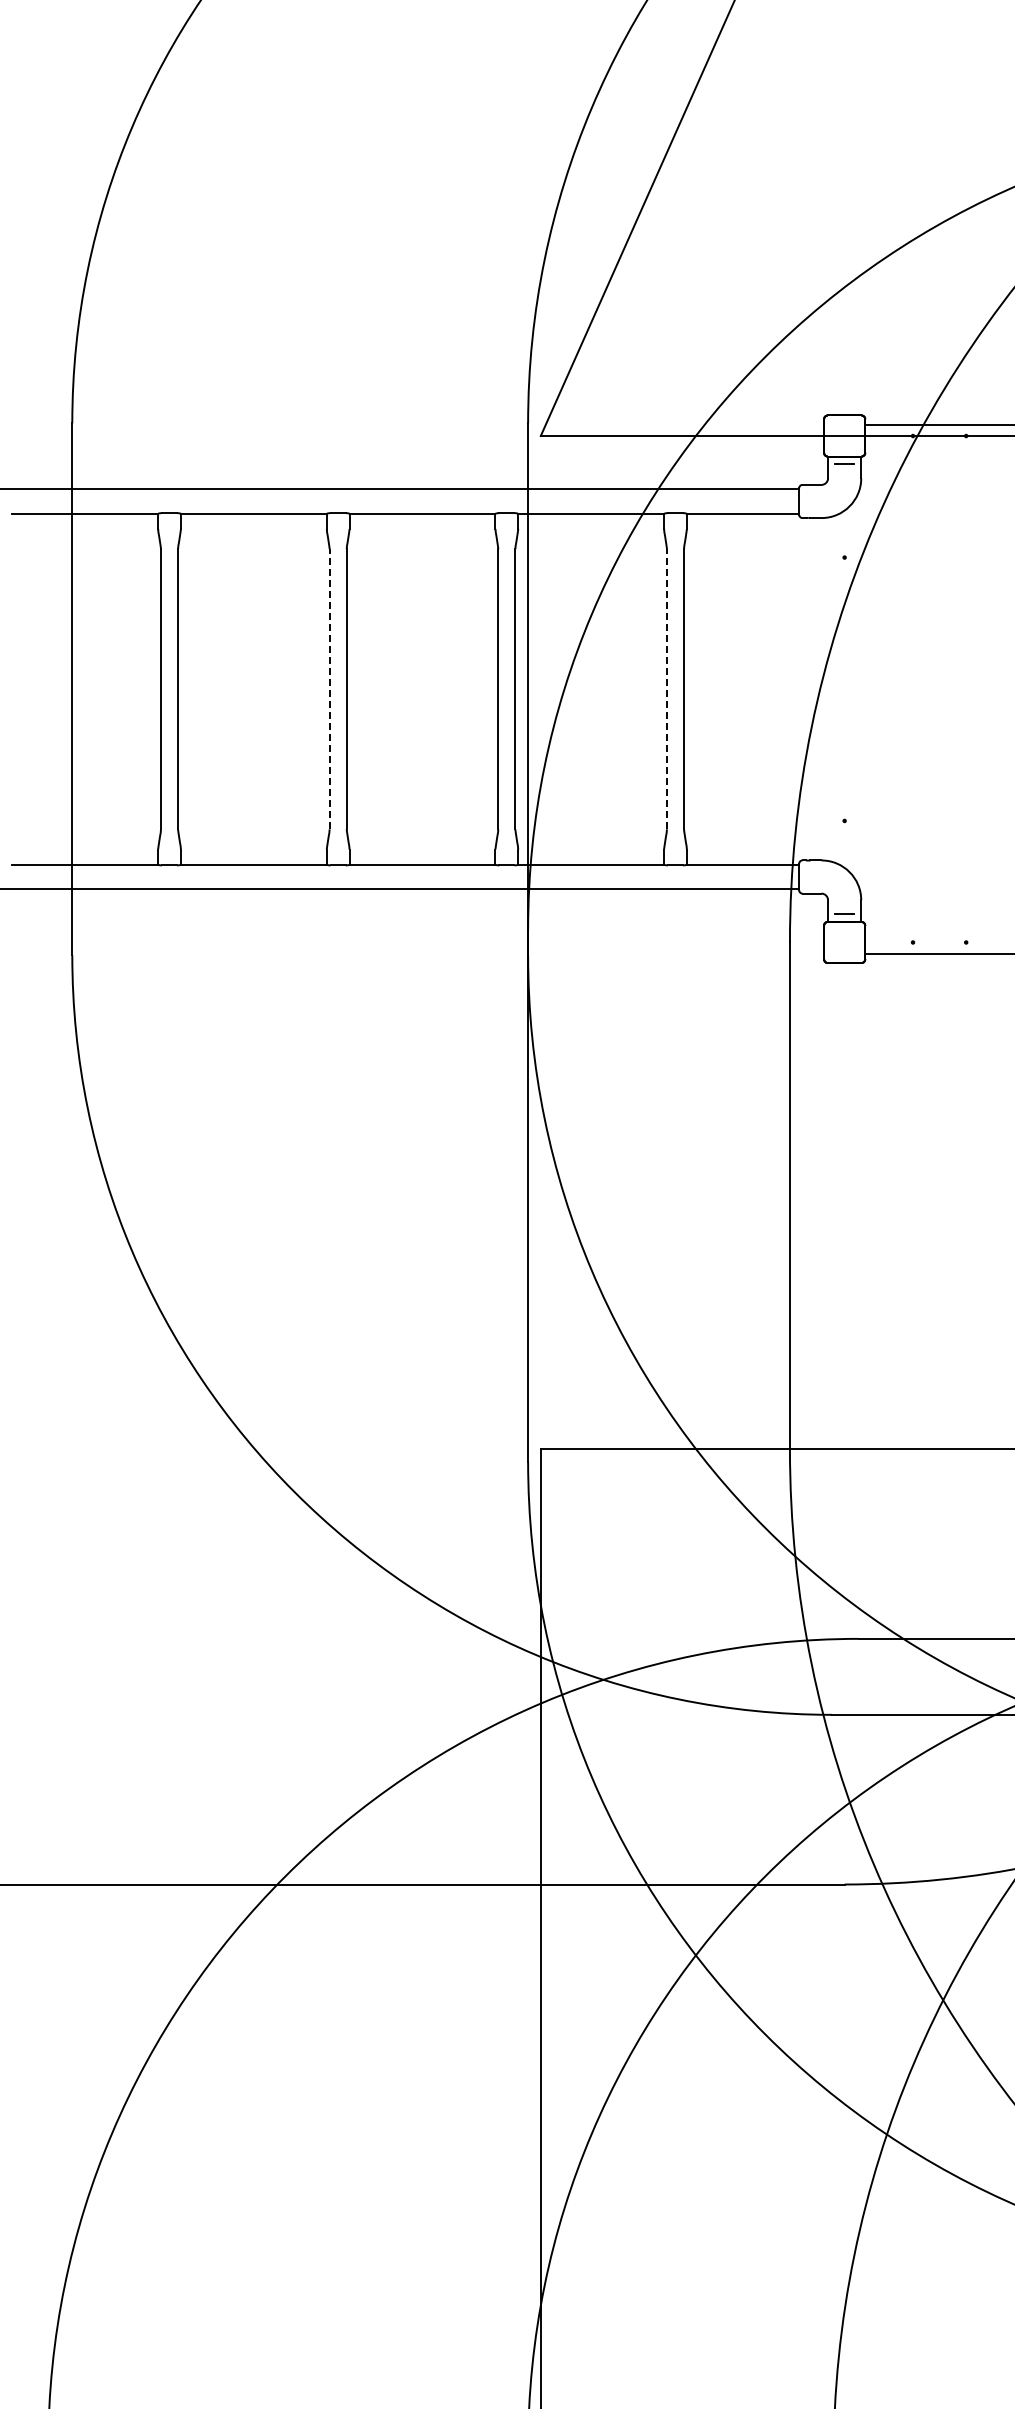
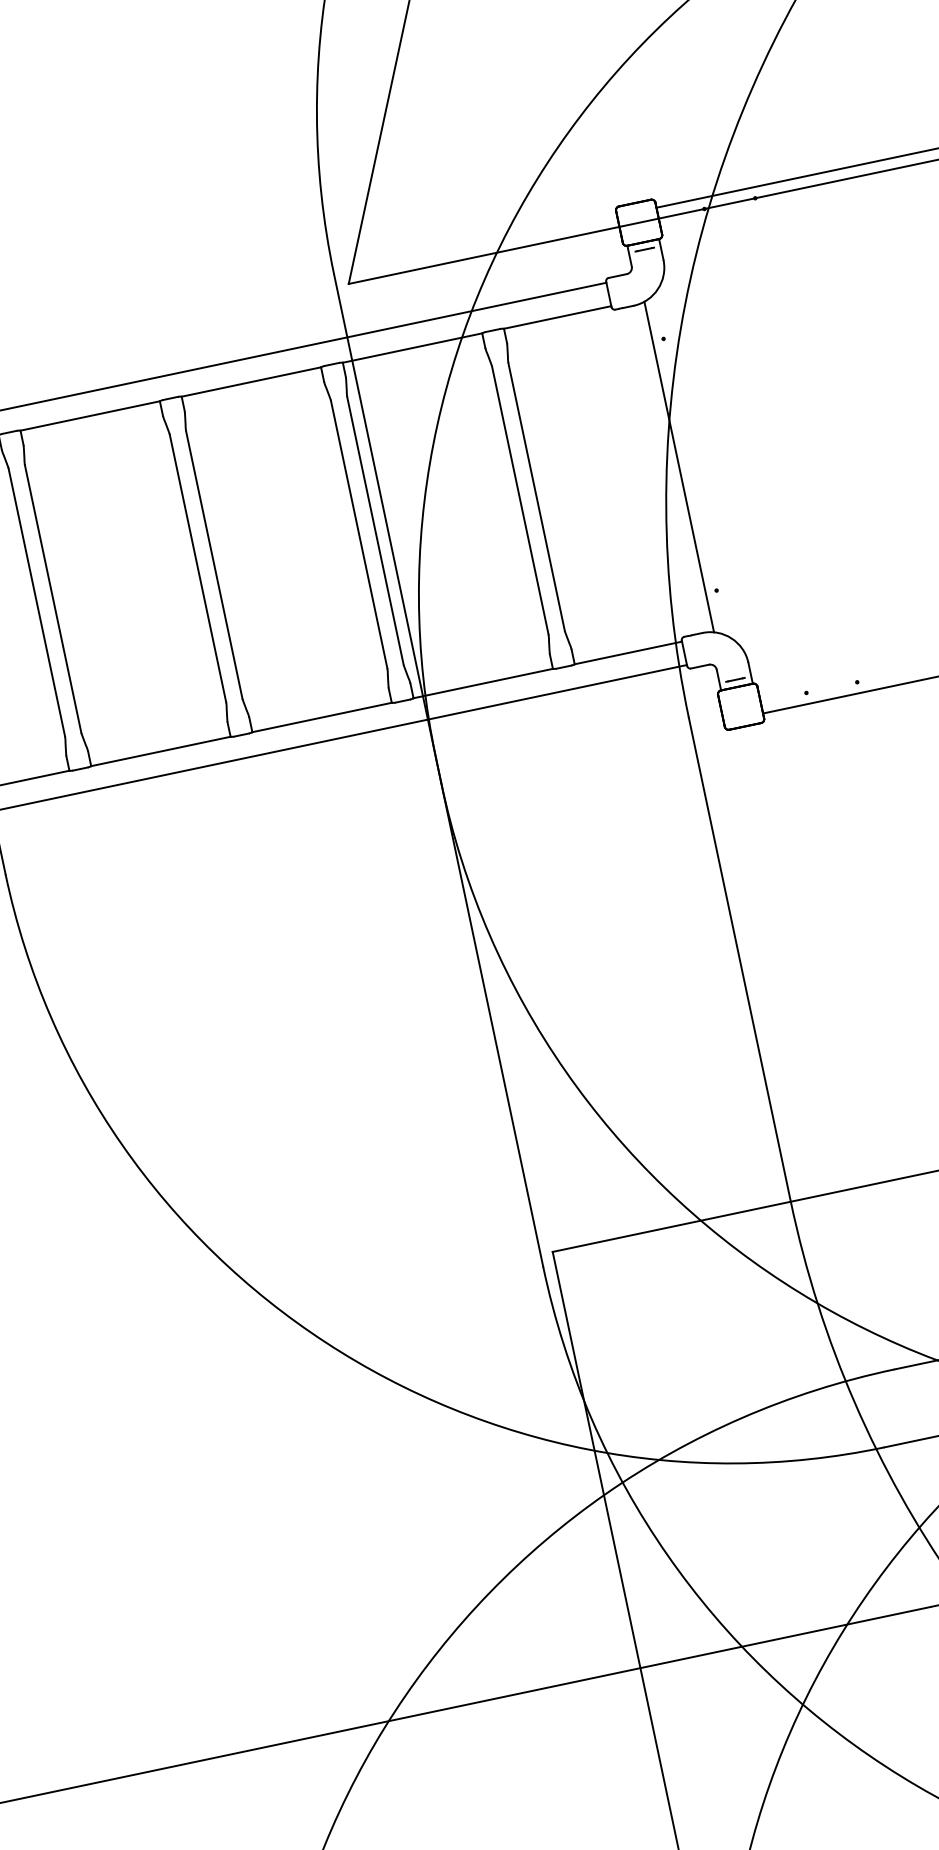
line: (329, 688) -> (197, 567), dashed -> solid
line: (666, 688) -> (519, 499), dashed -> solid
line: (833, 689) -> (679, 467), added

